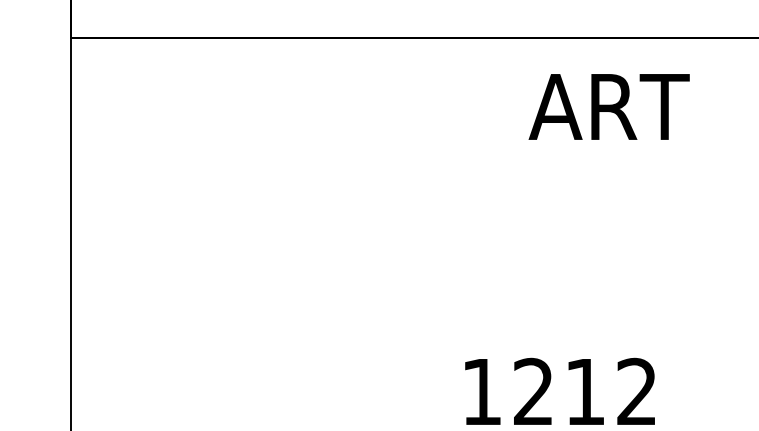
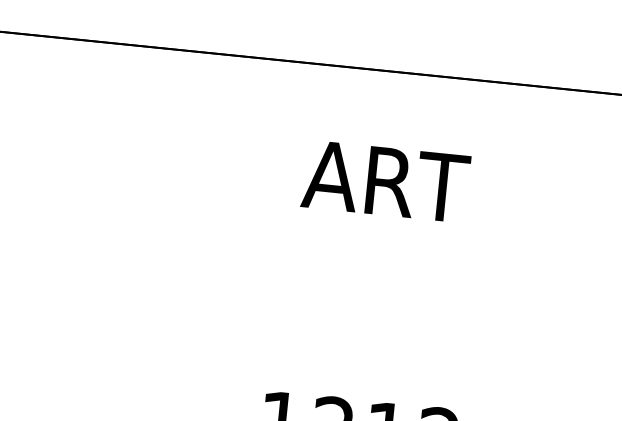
text: (608, 106) -> (385, 181), moved

